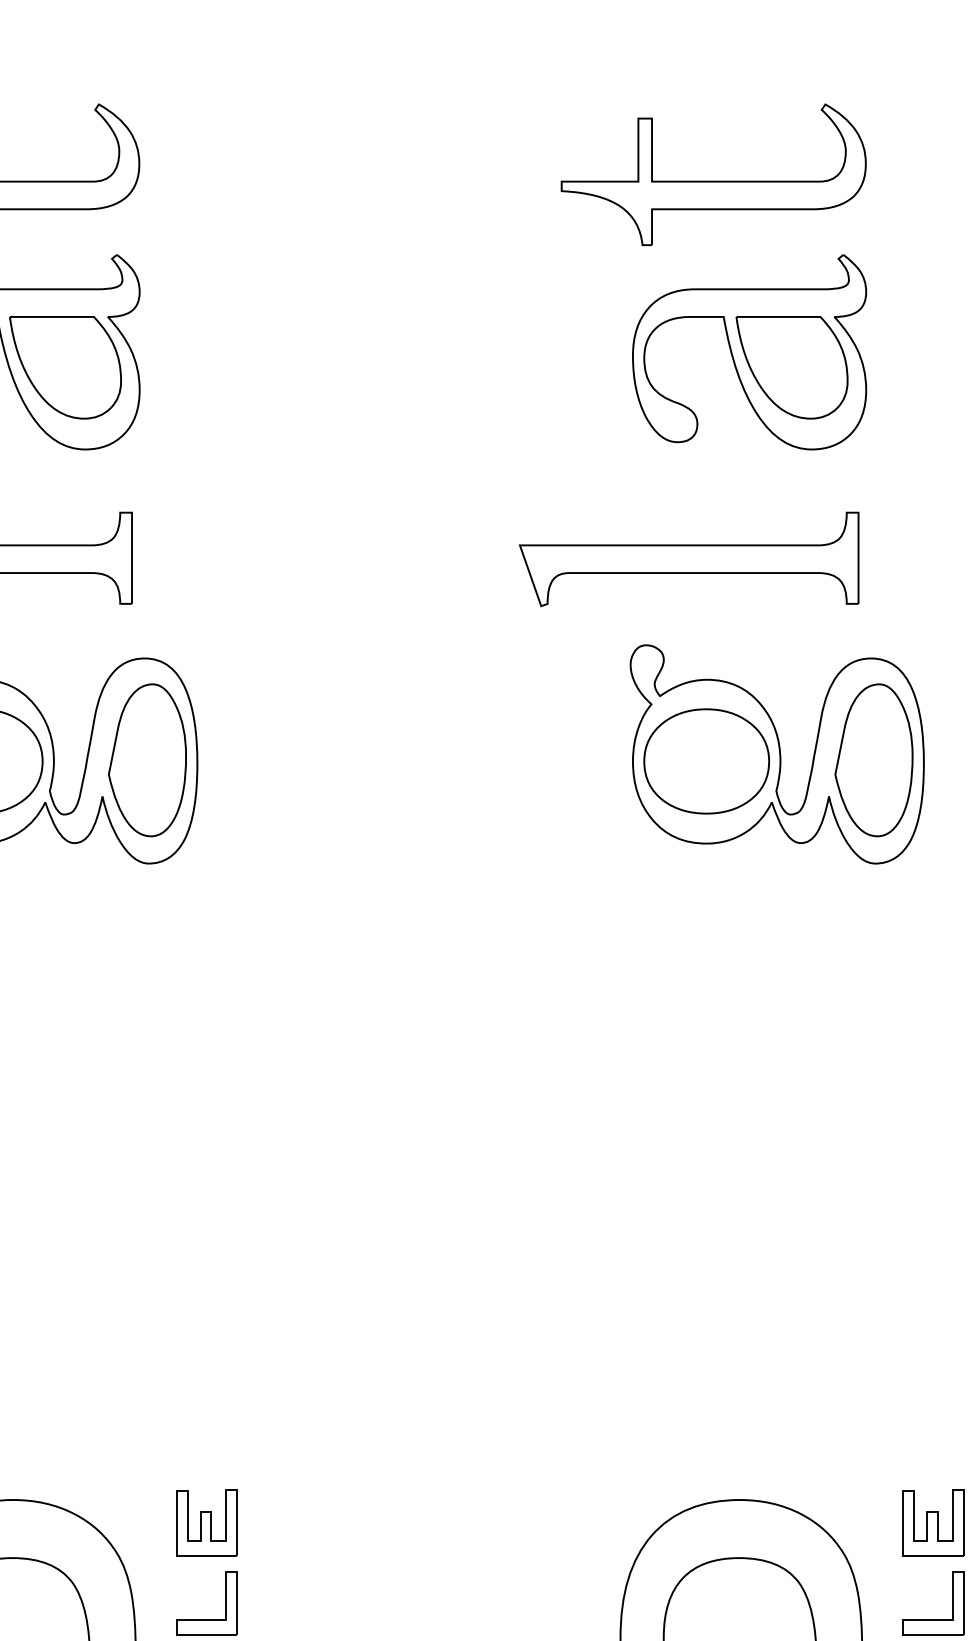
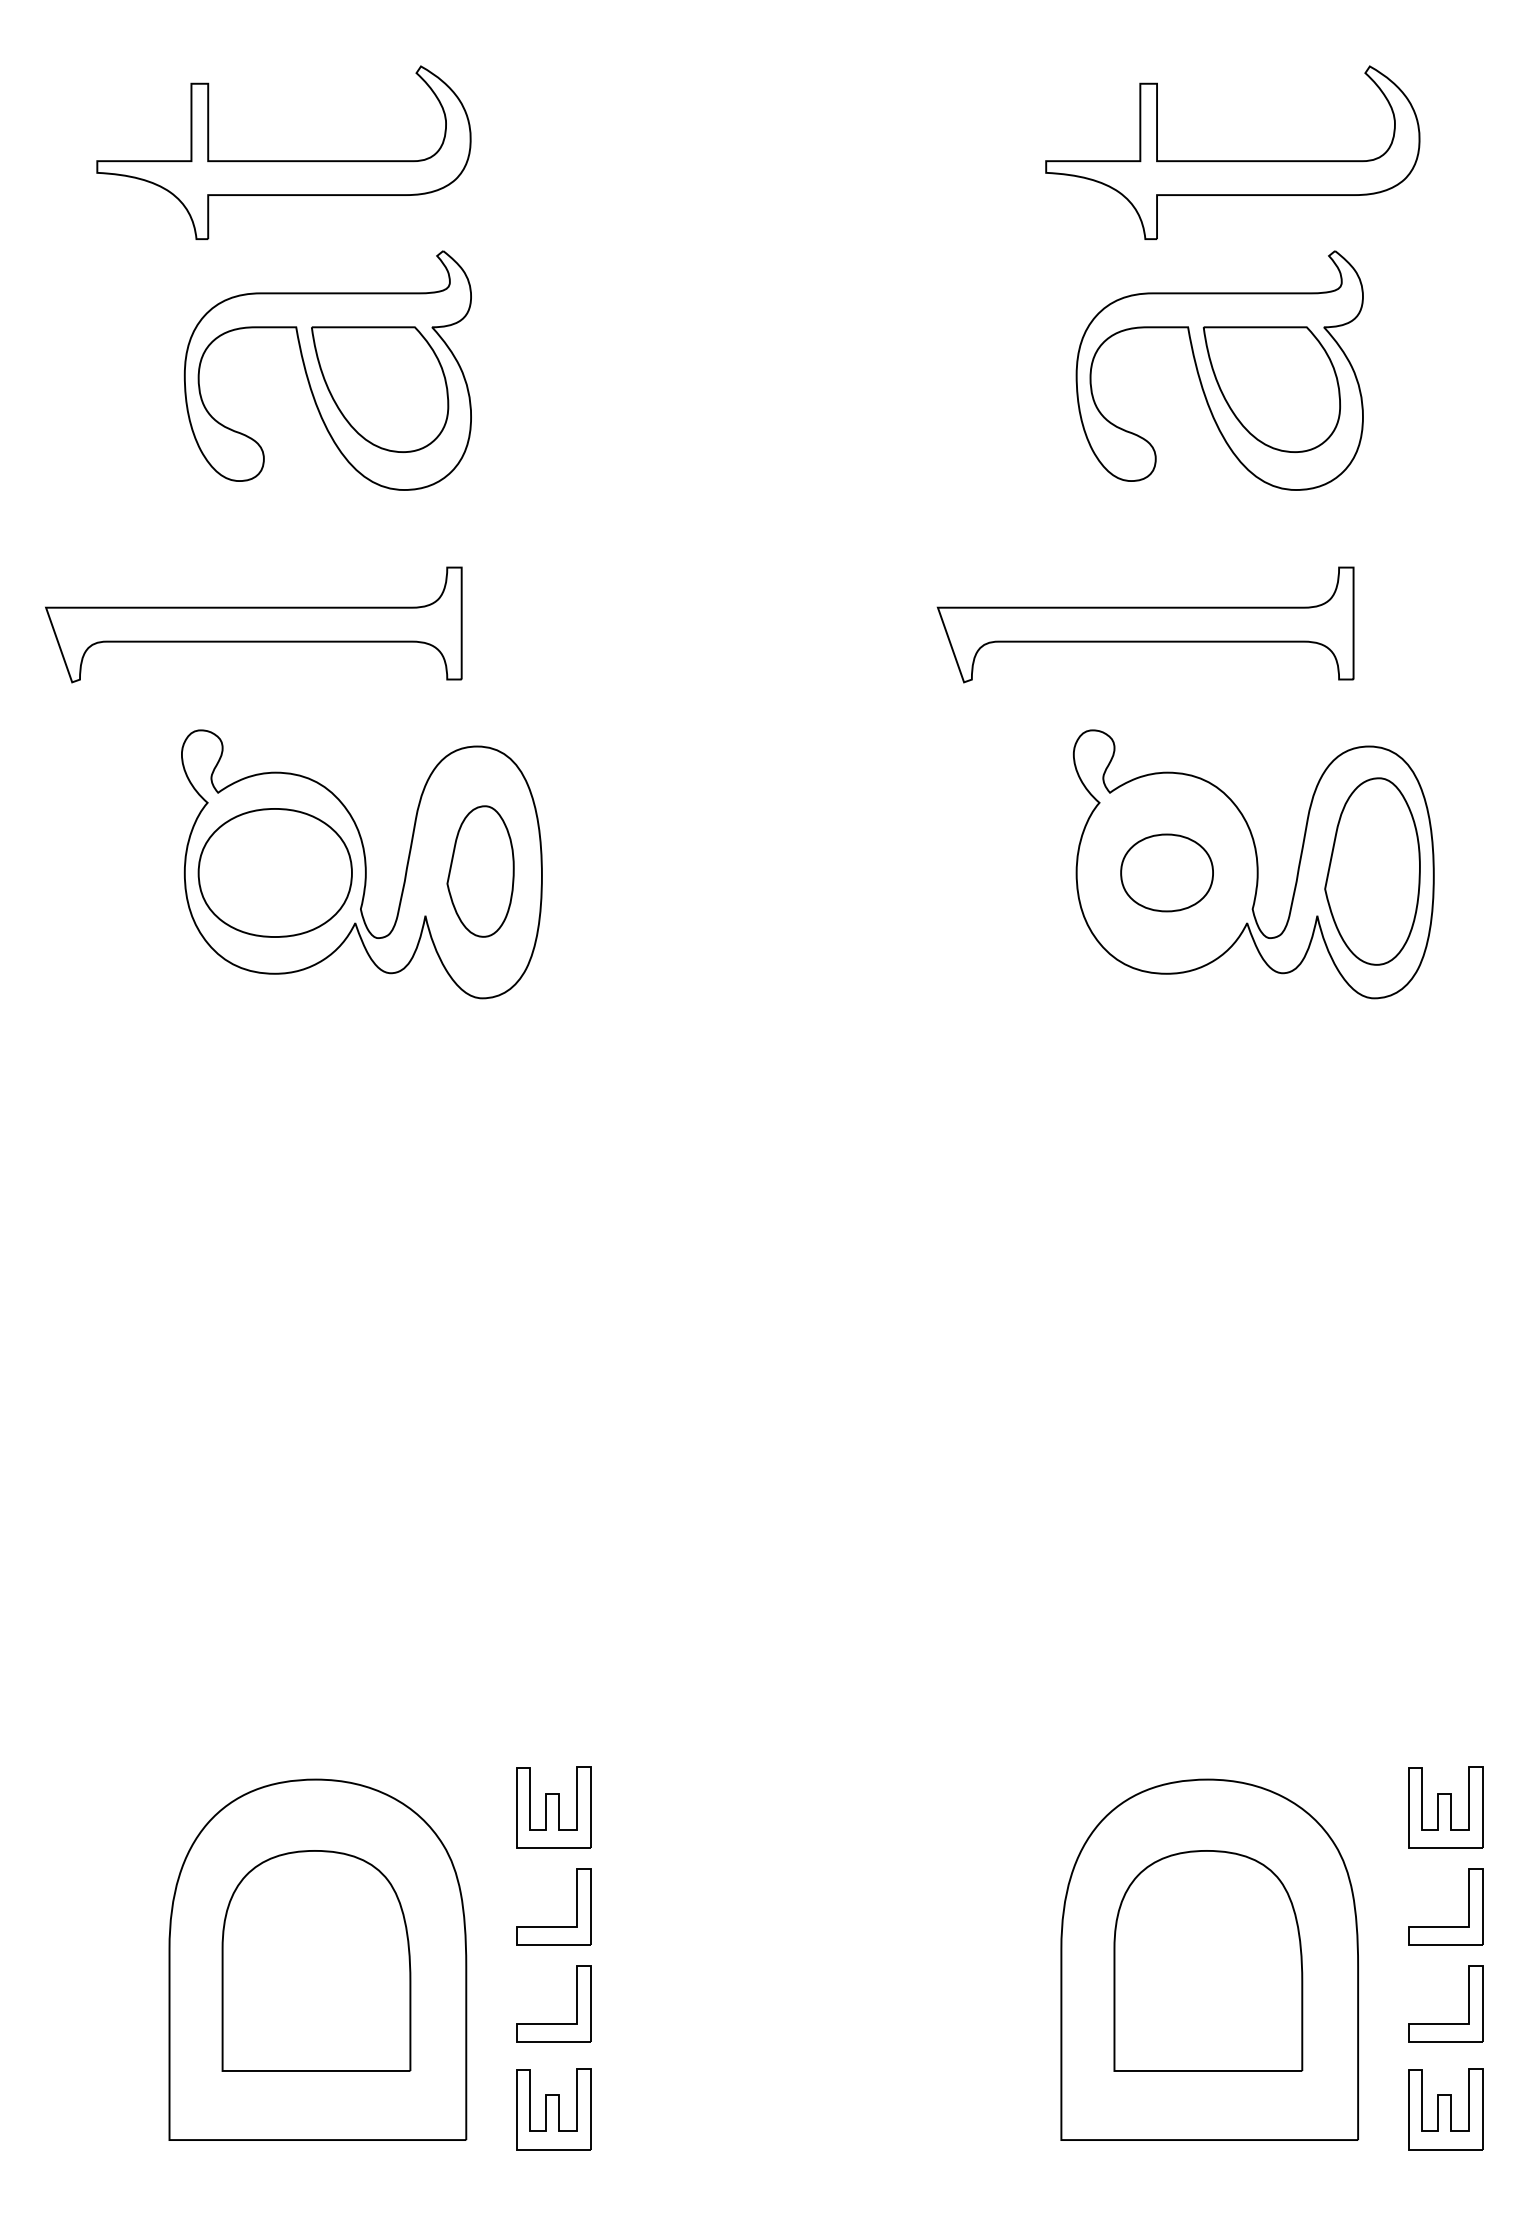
part: (713, 181) -> (1232, 160), moved
part: (147, 760) -> (480, 871), size x0.7
part: (706, 761) -> (1166, 872), size x0.6

